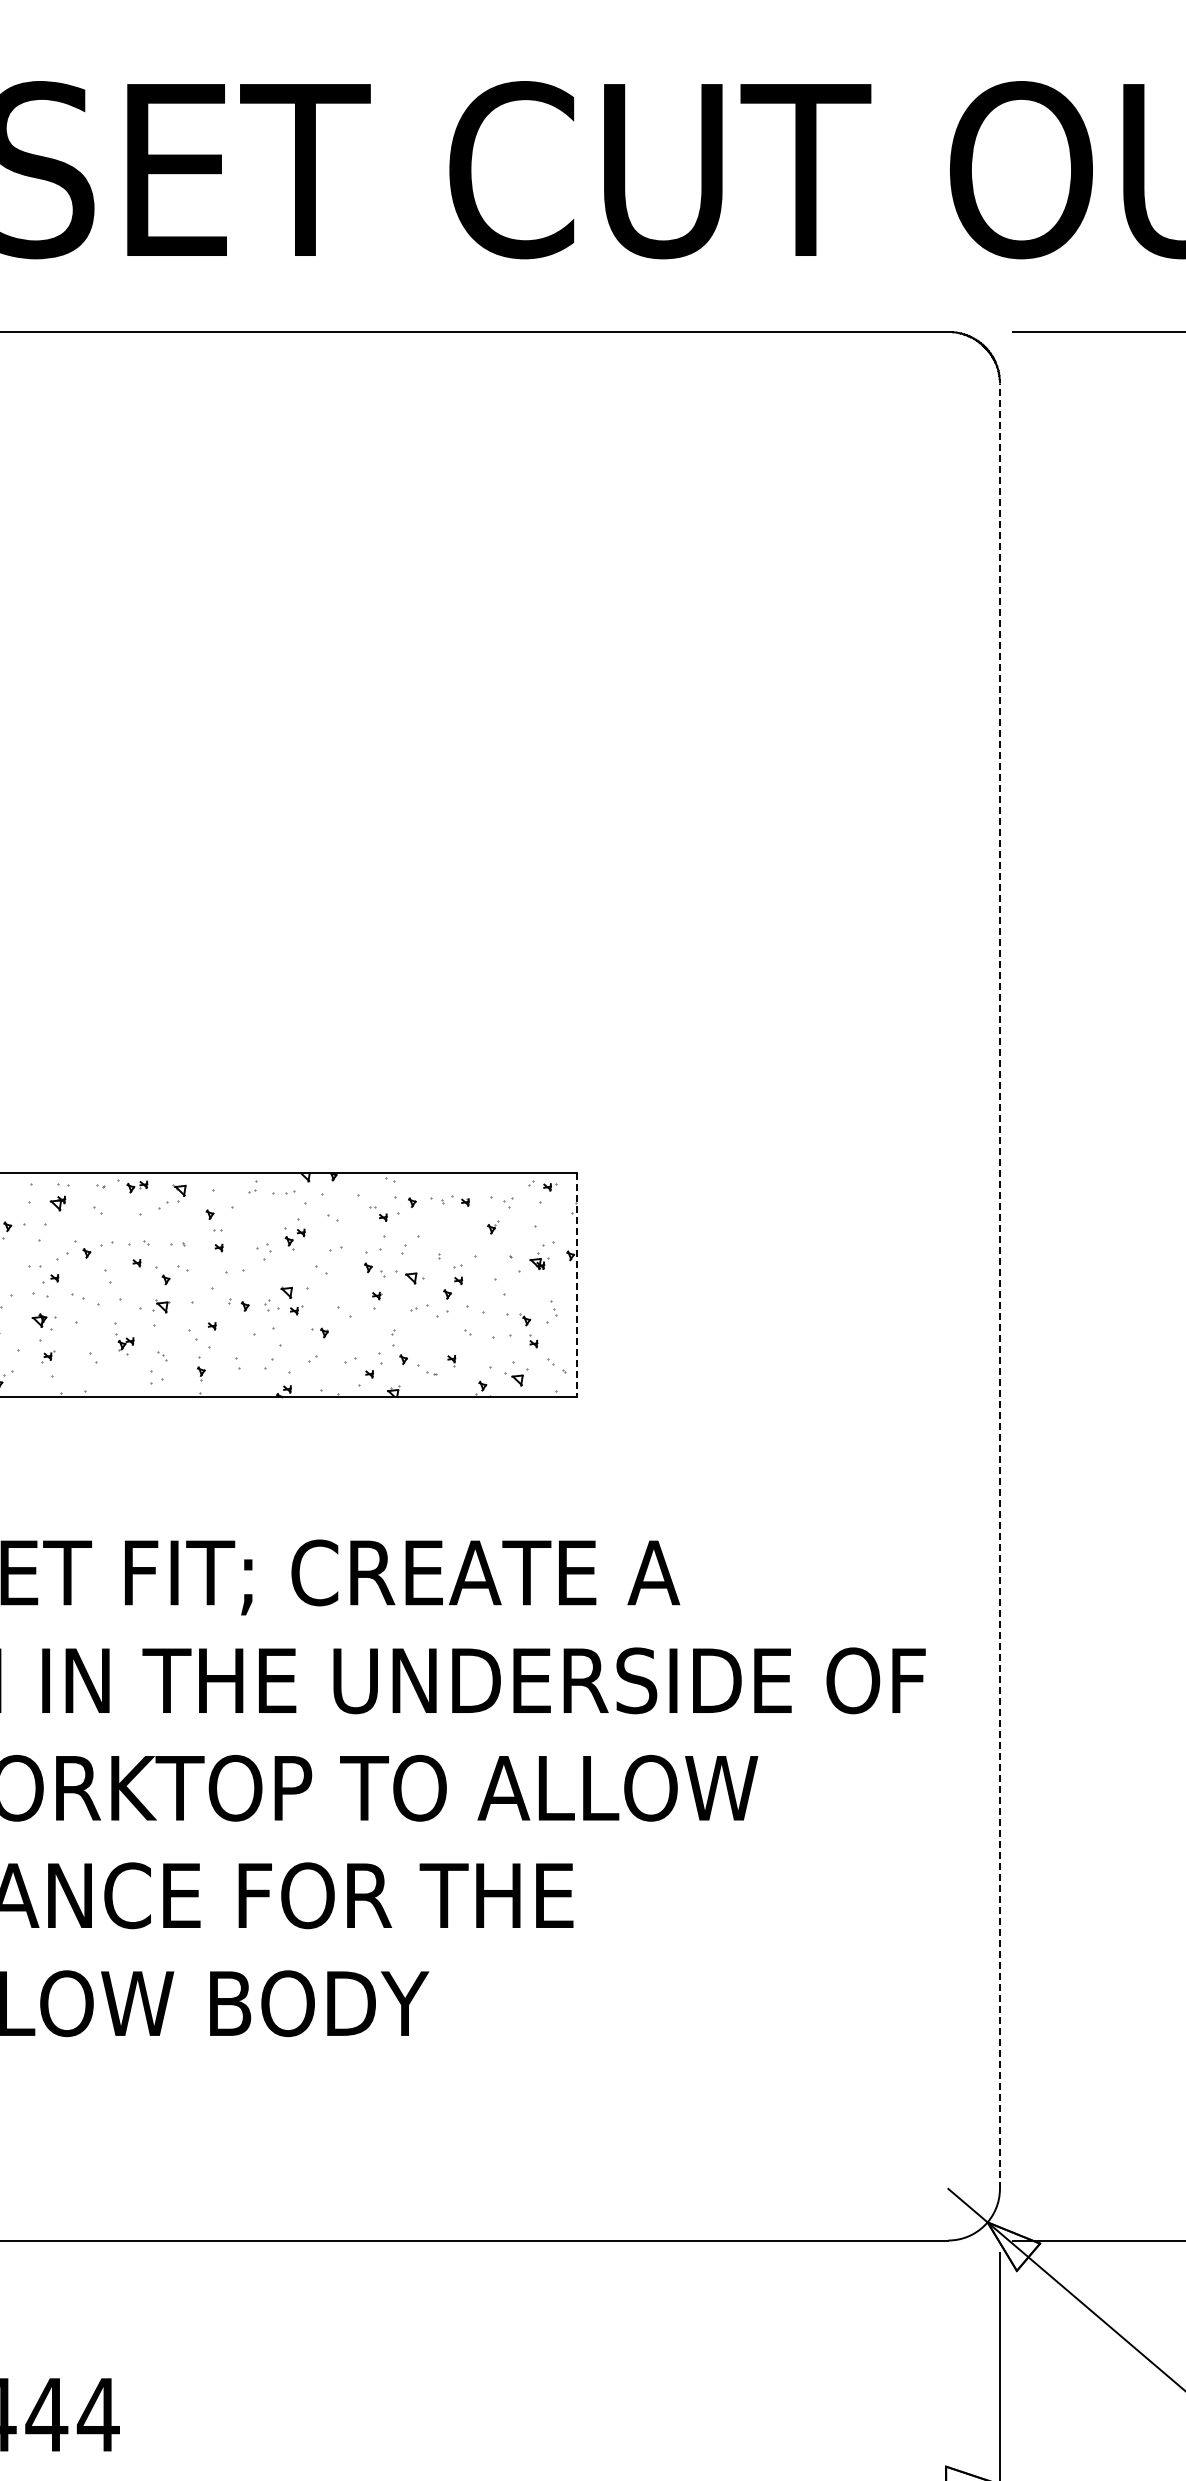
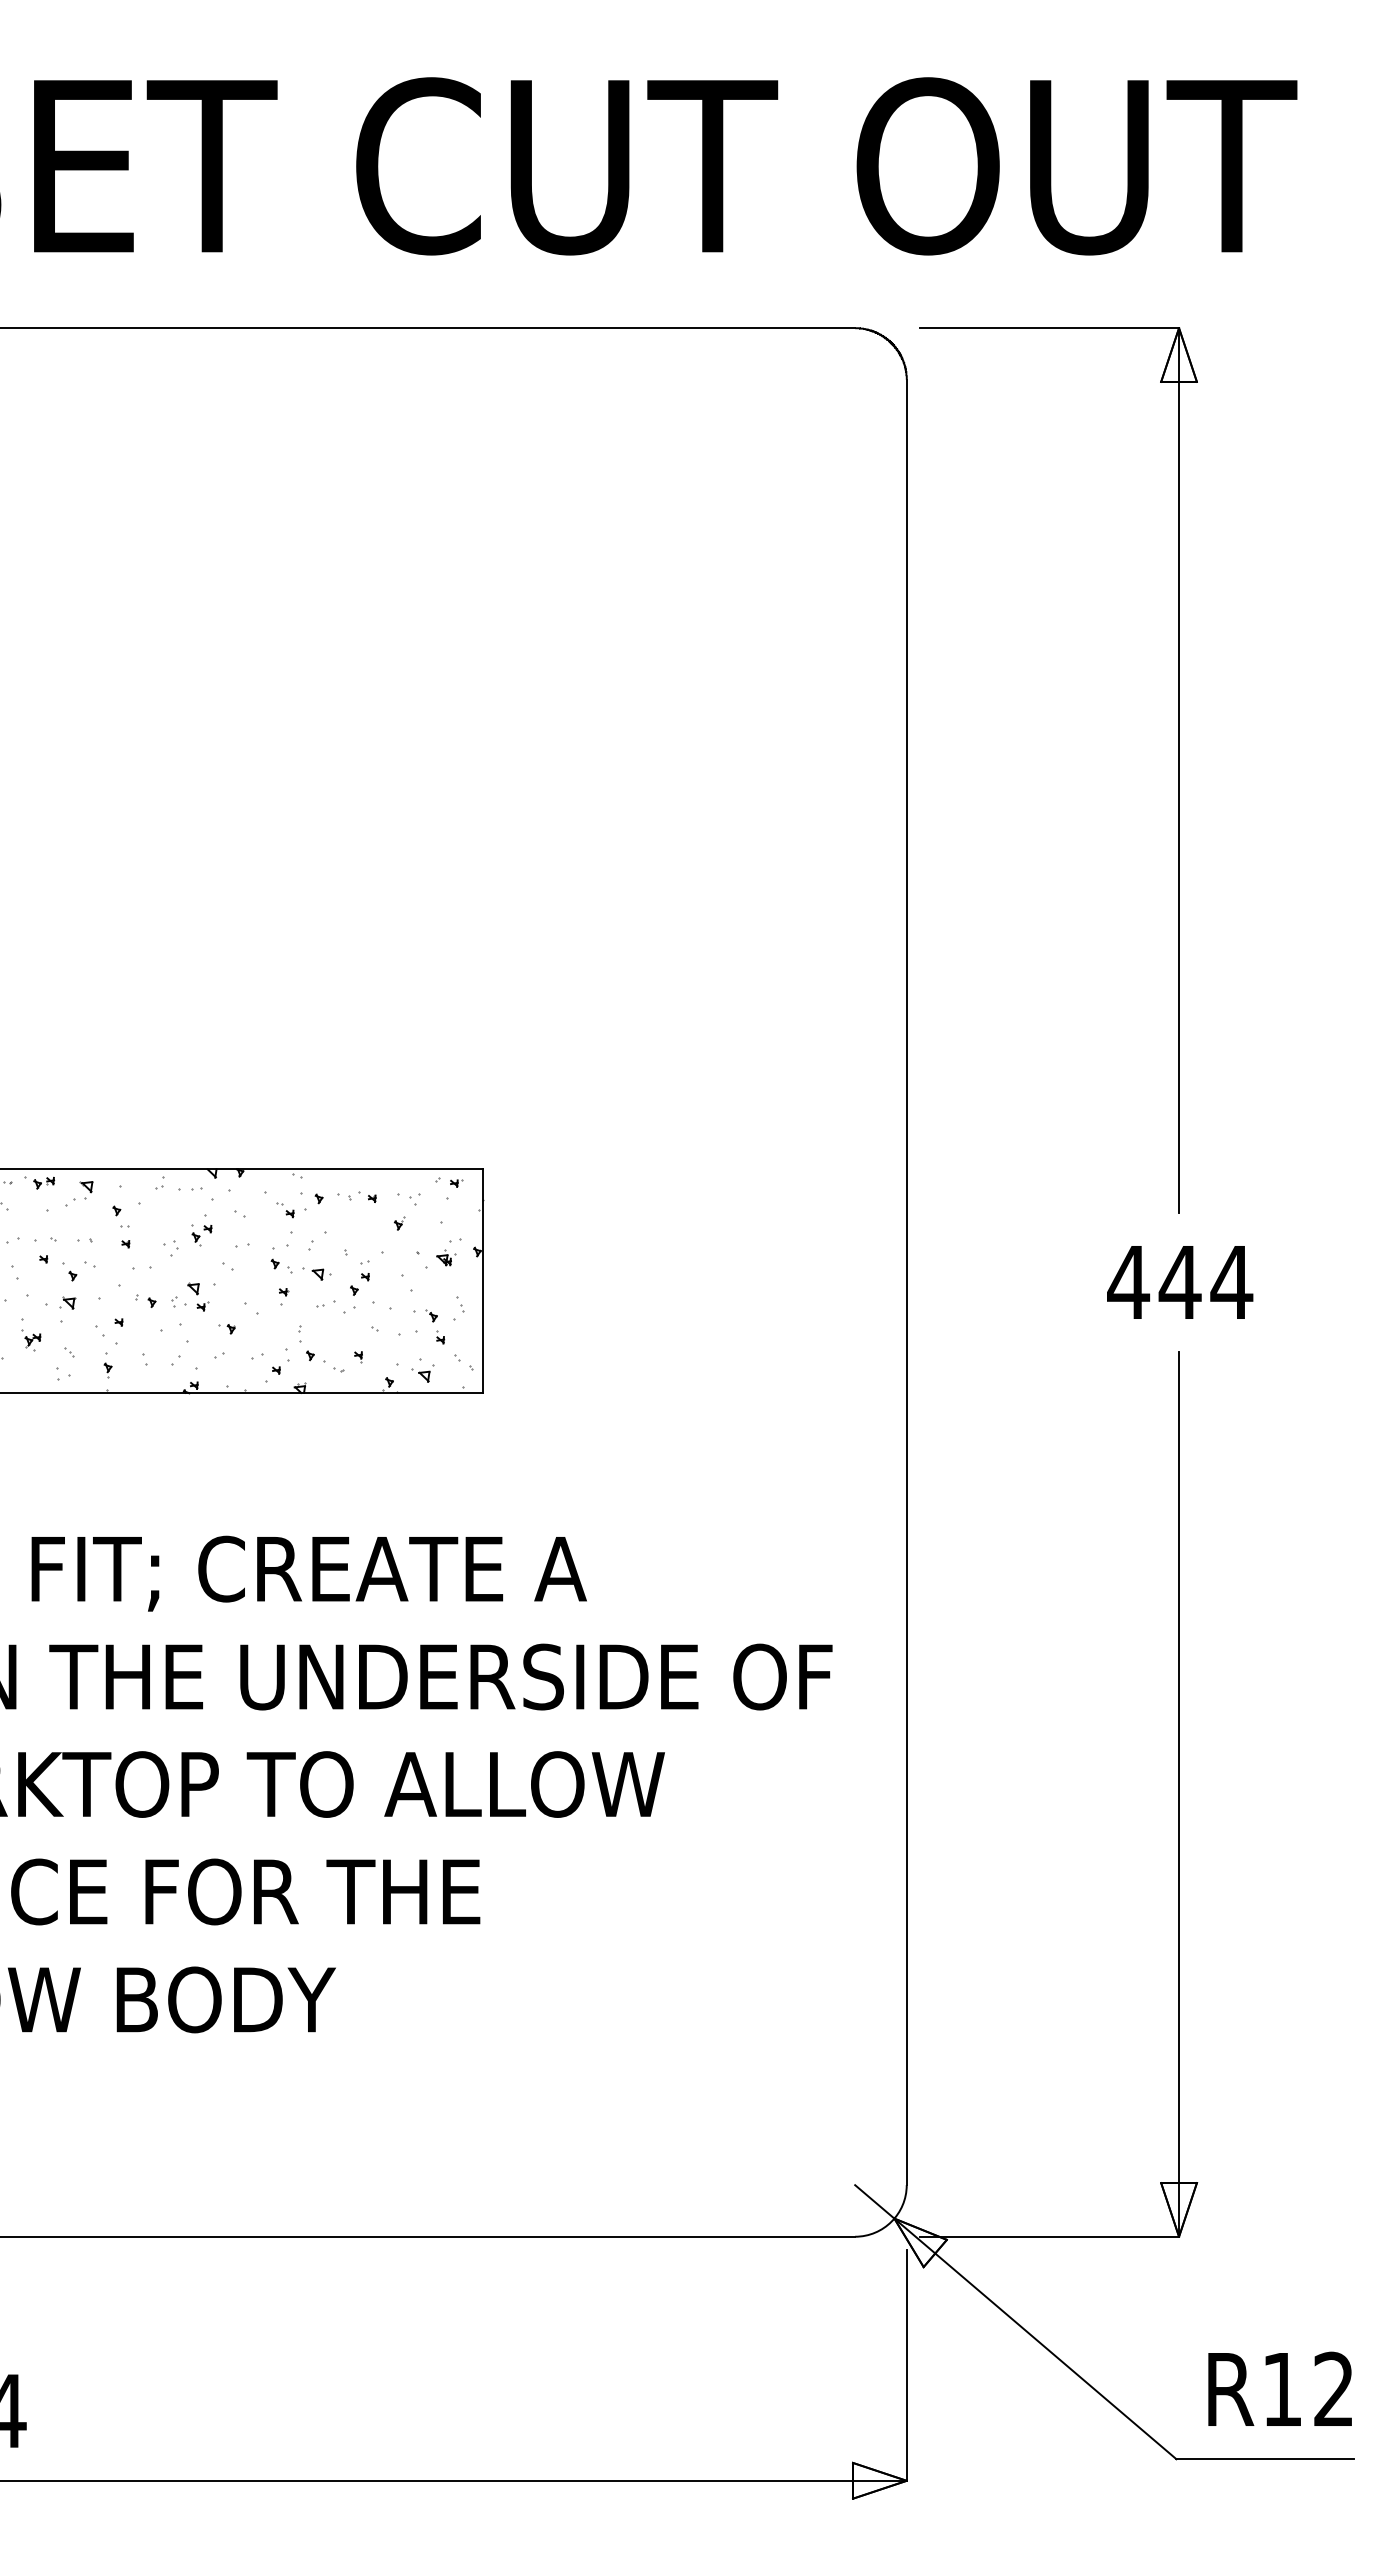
line: (576, 1285) -> (483, 1281), dashed -> solid
line: (999, 1286) -> (906, 1282), dashed -> solid

